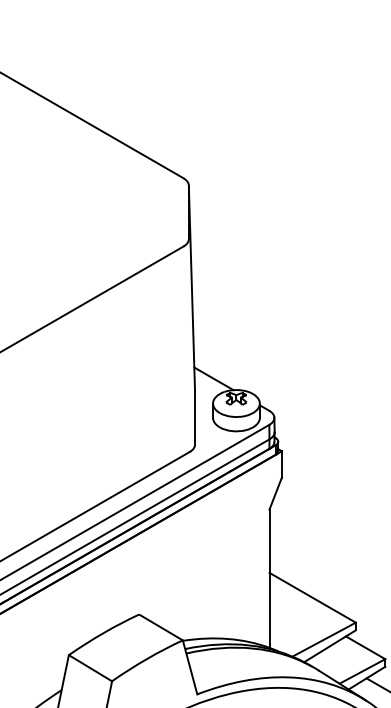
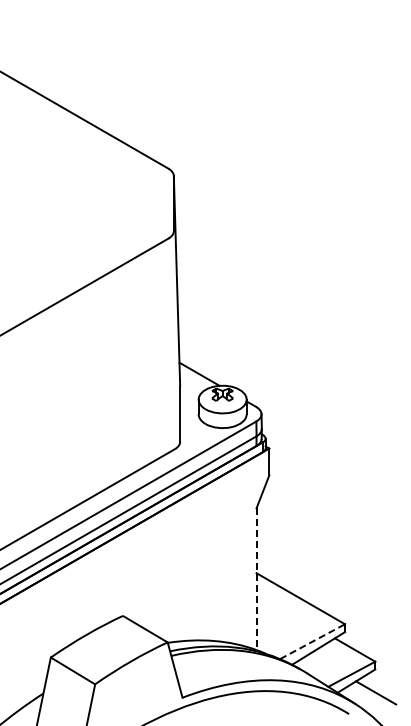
line: (269, 579) -> (256, 579), solid -> dashed
line: (324, 639) -> (312, 641), solid -> dashed

